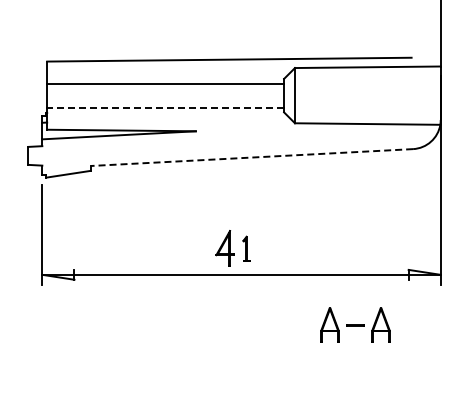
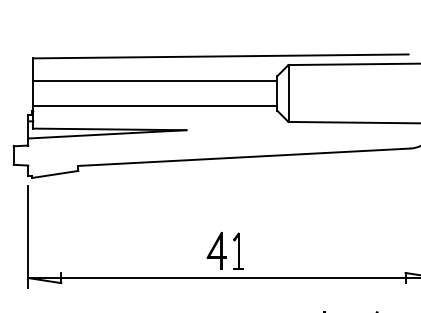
line: (165, 107) -> (155, 105), dashed -> solid
line: (251, 157) -> (243, 157), dashed -> solid
part: (246, 248) -> (238, 250), size x1.43

